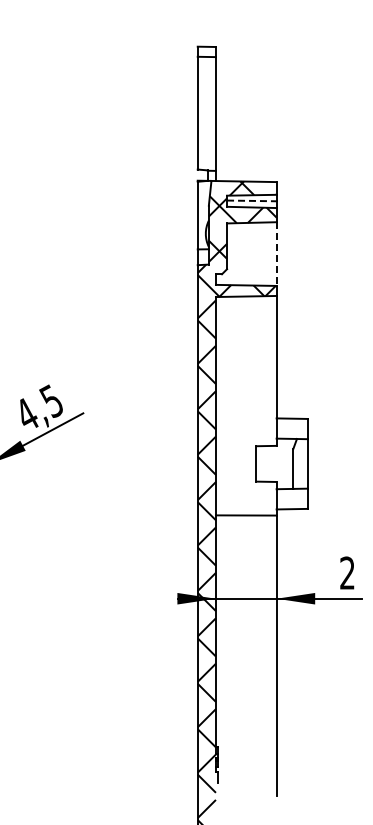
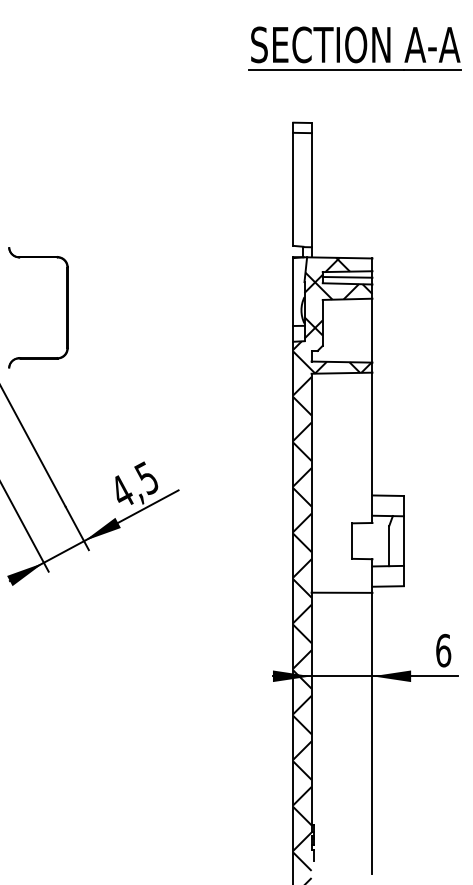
line: (251, 201) -> (347, 277), dashed -> solid
line: (276, 253) -> (372, 330), dashed -> solid
text: (347, 573) -> (443, 650), 2 -> 6

